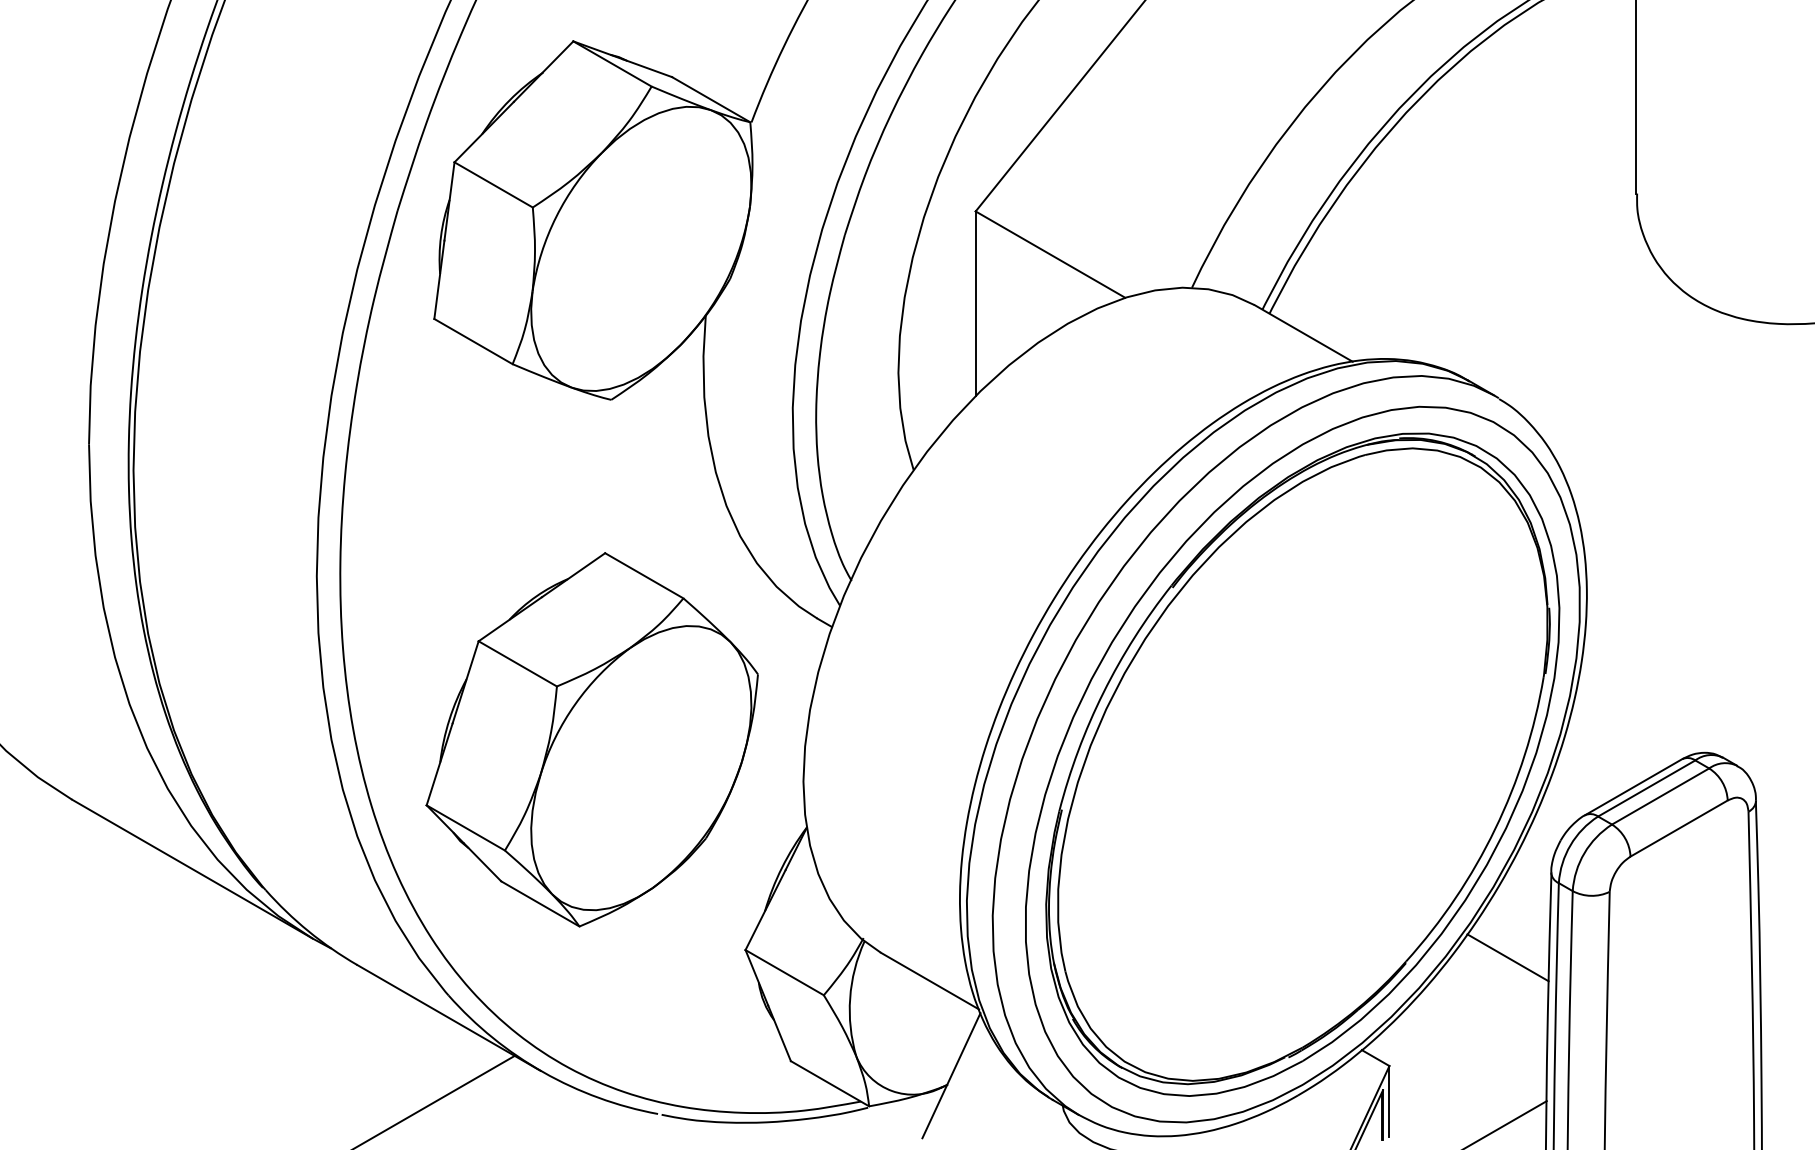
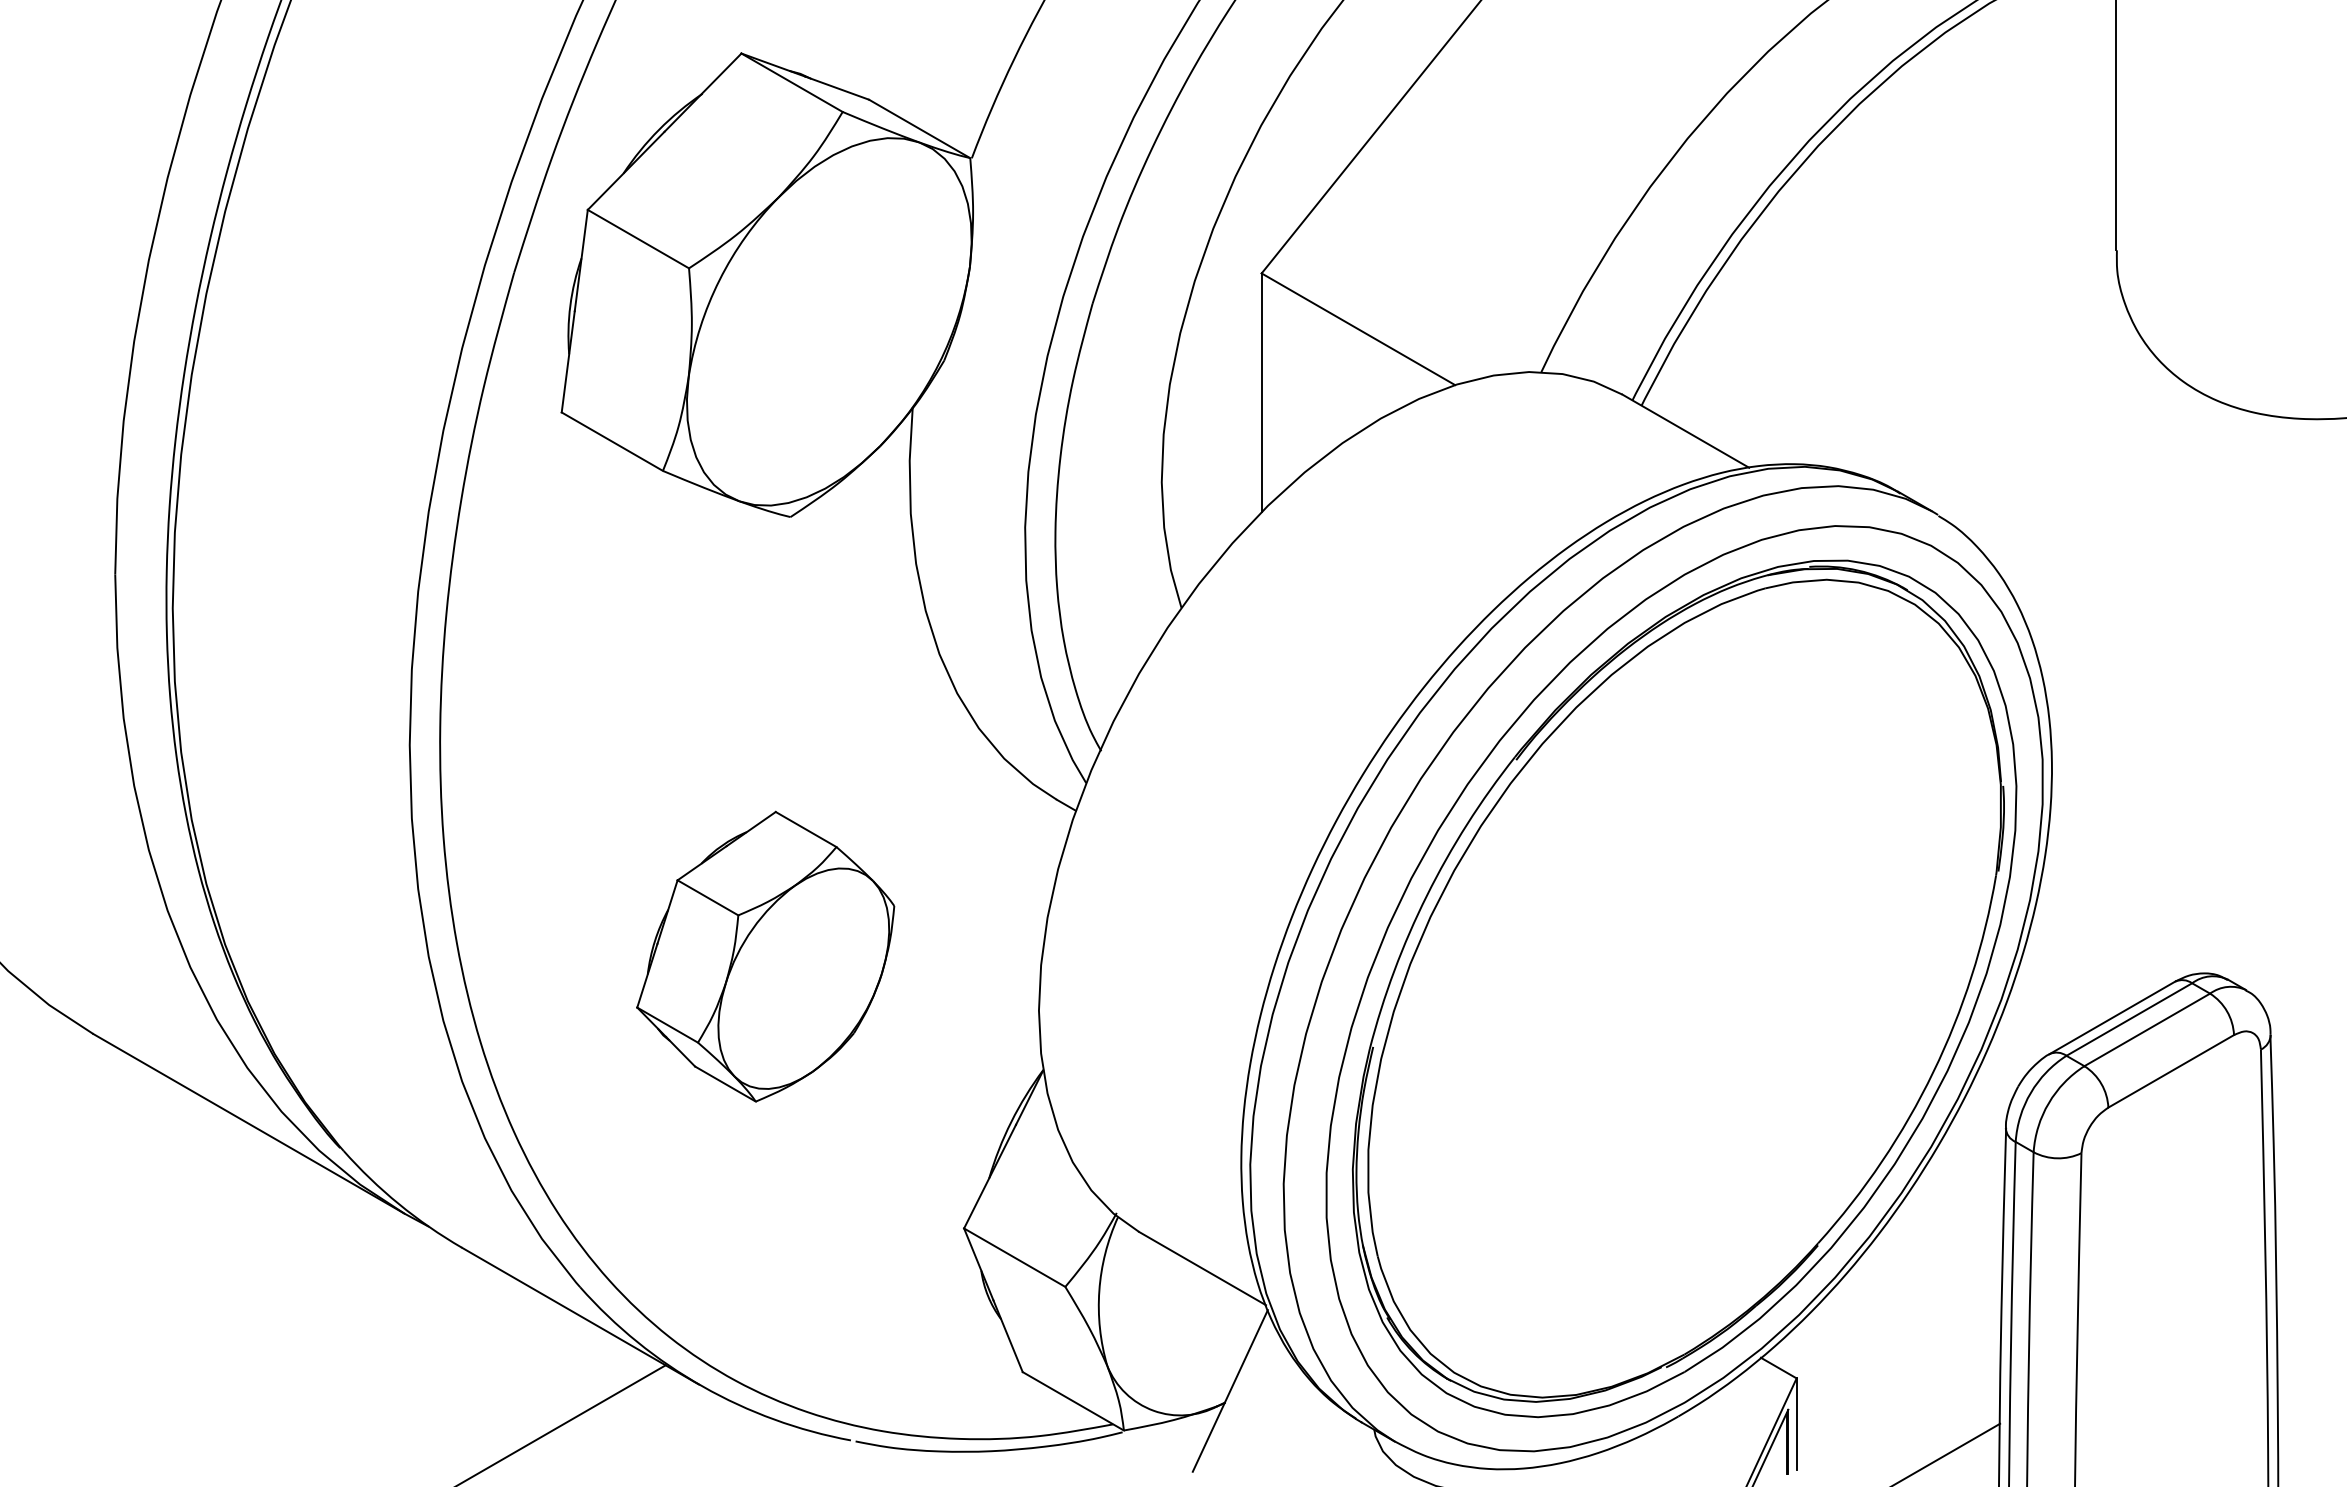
part: (591, 739) -> (765, 956), size x0.6
line: (1507, 957) -> (1949, 1238), removed

